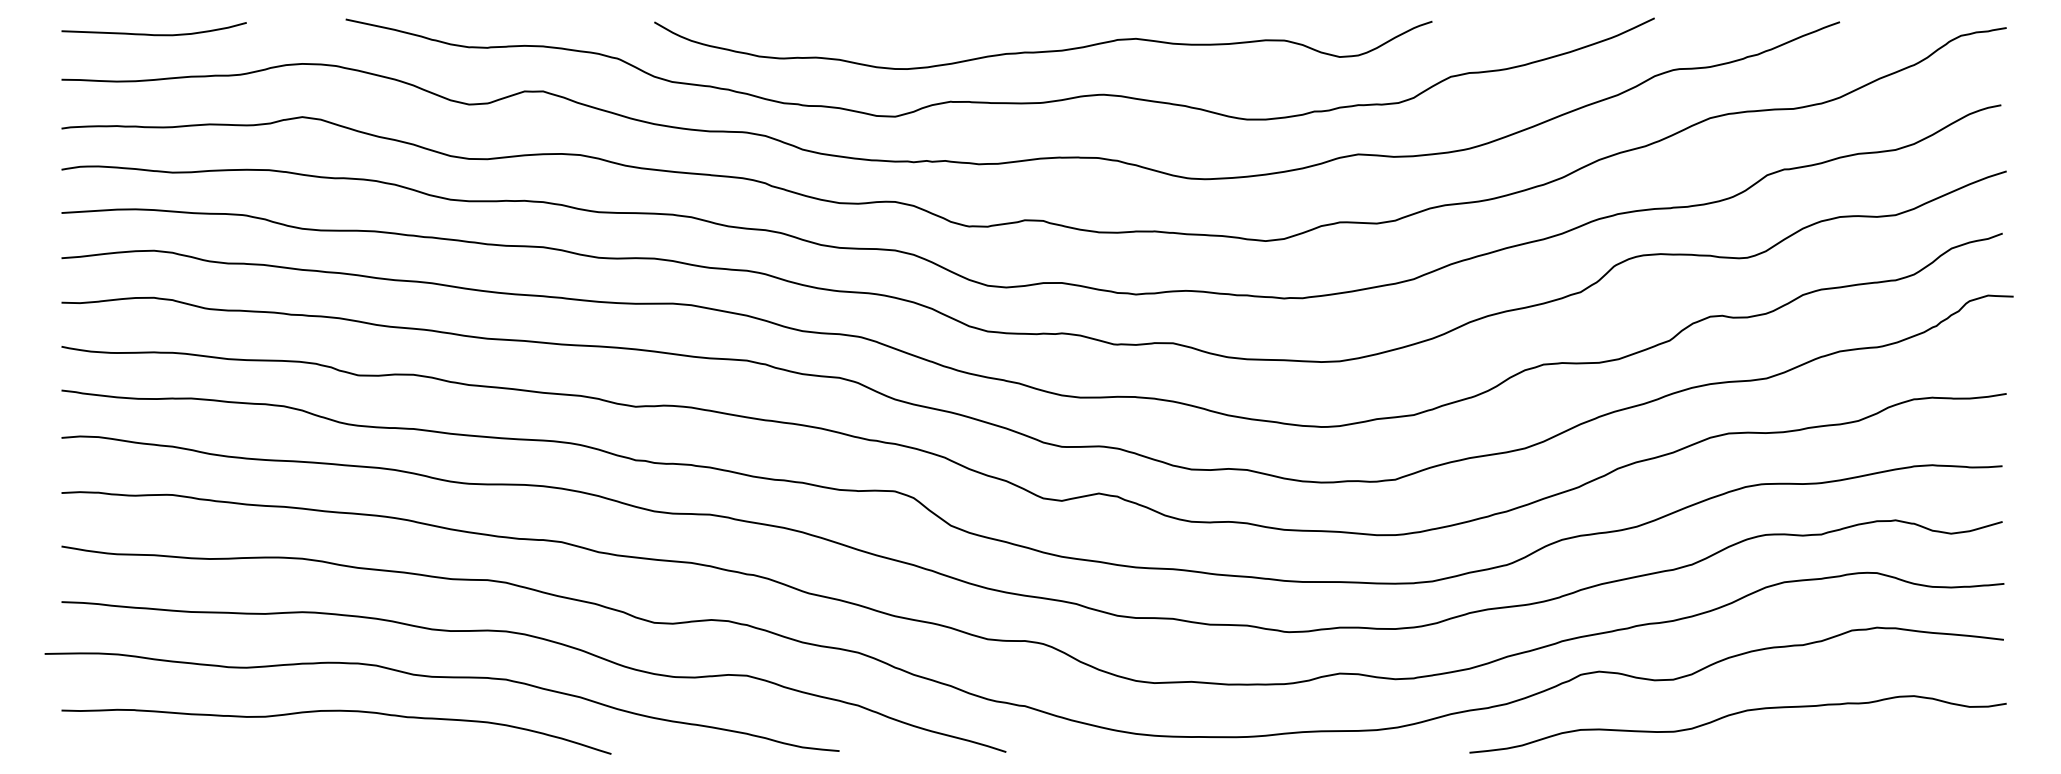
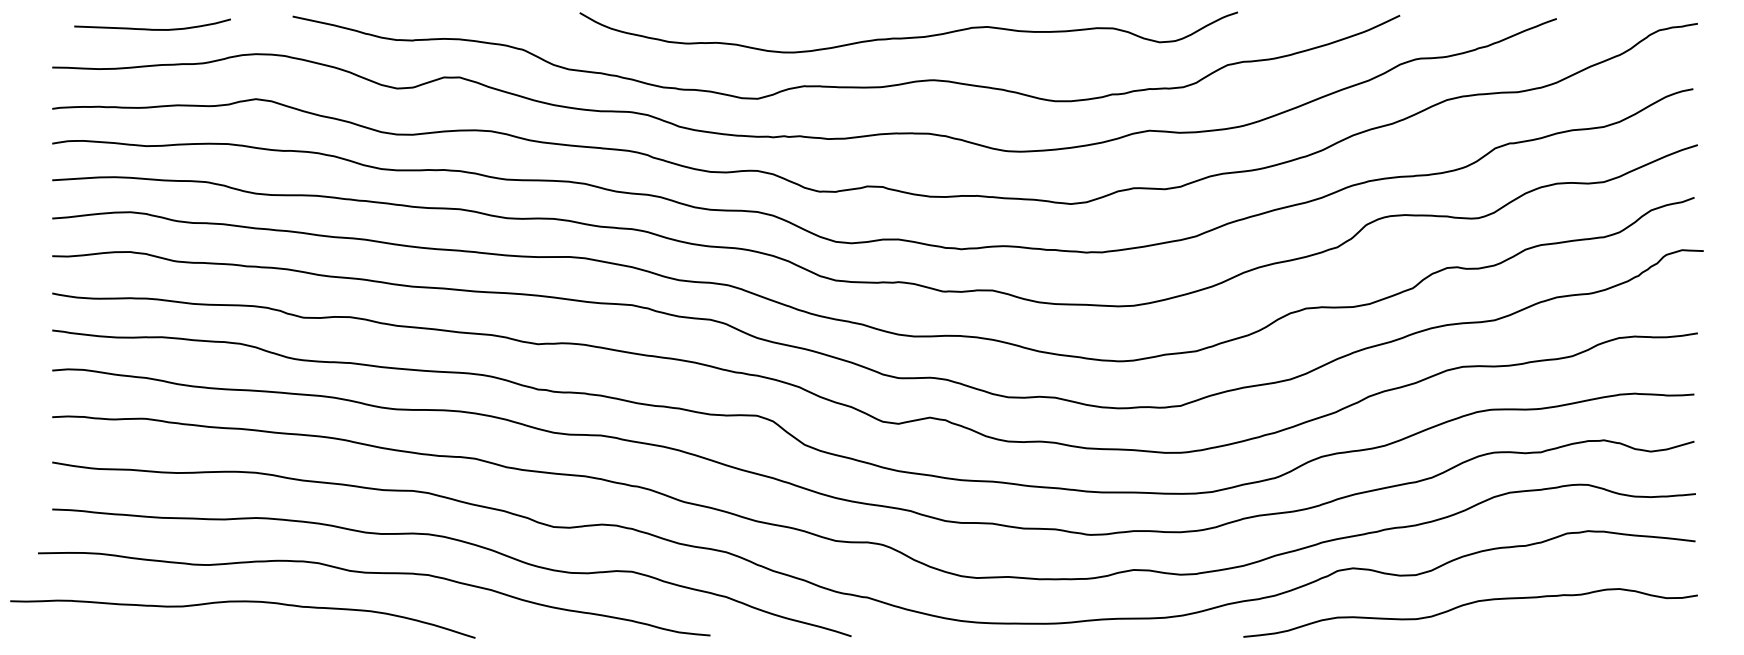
curve: (152, 33) -> (151, 28), moved
curve: (1046, 50) -> (911, 36), moved
curve: (336, 712) -> (242, 602), moved

